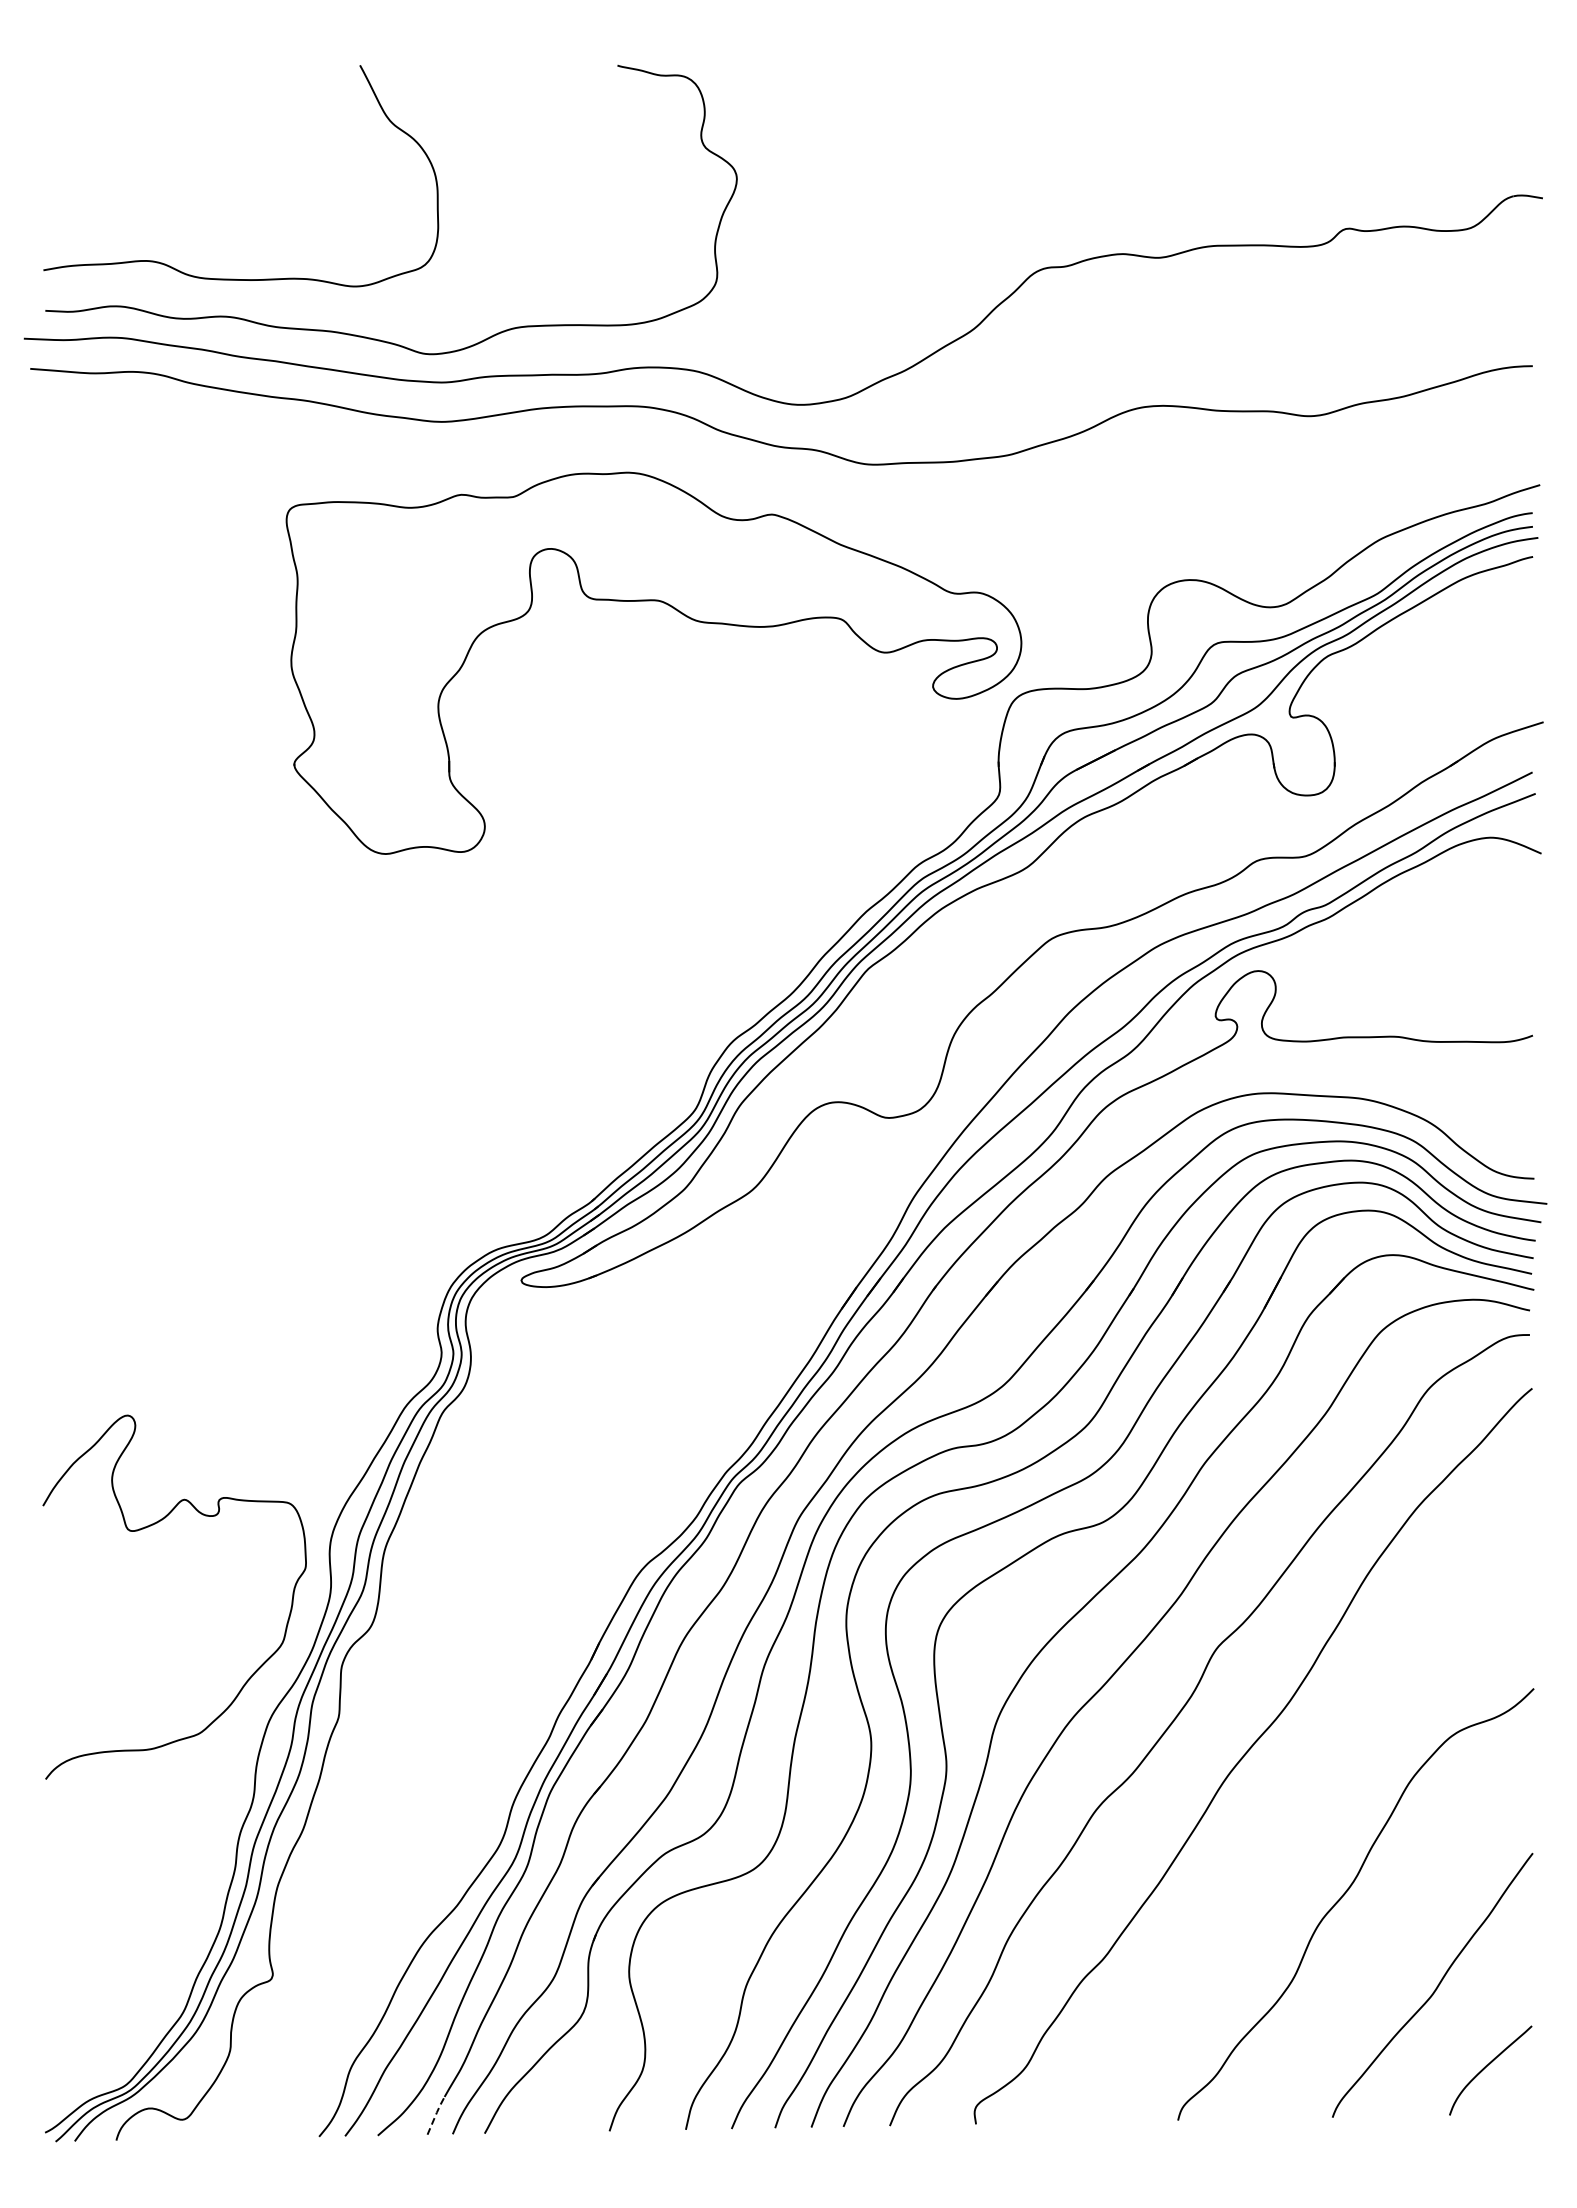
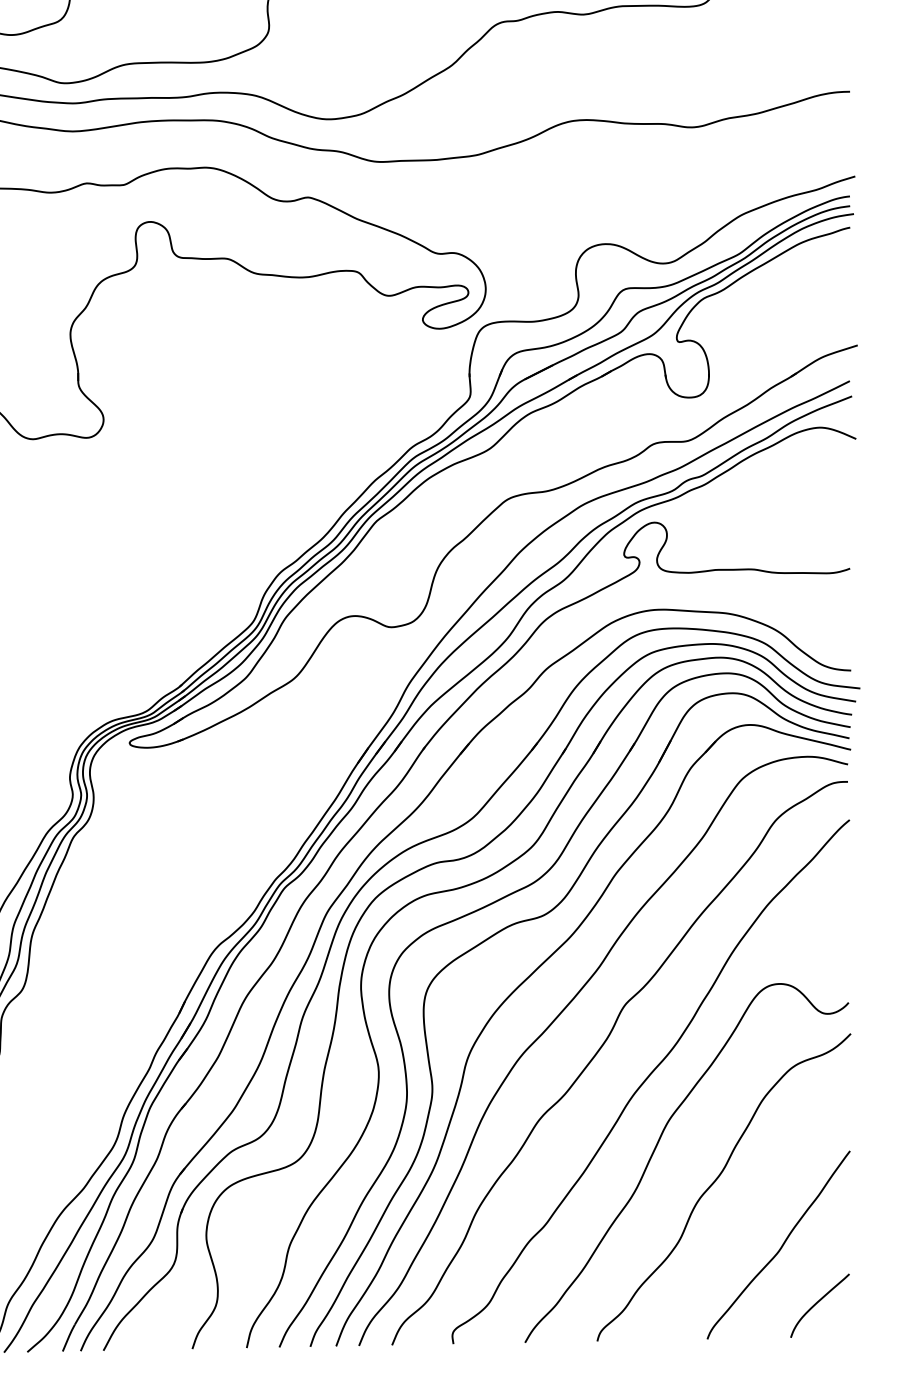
curve: (1261, 1847) -> (656, 1146), added
line: (436, 2113) -> (69, 1336), dashed -> solid

